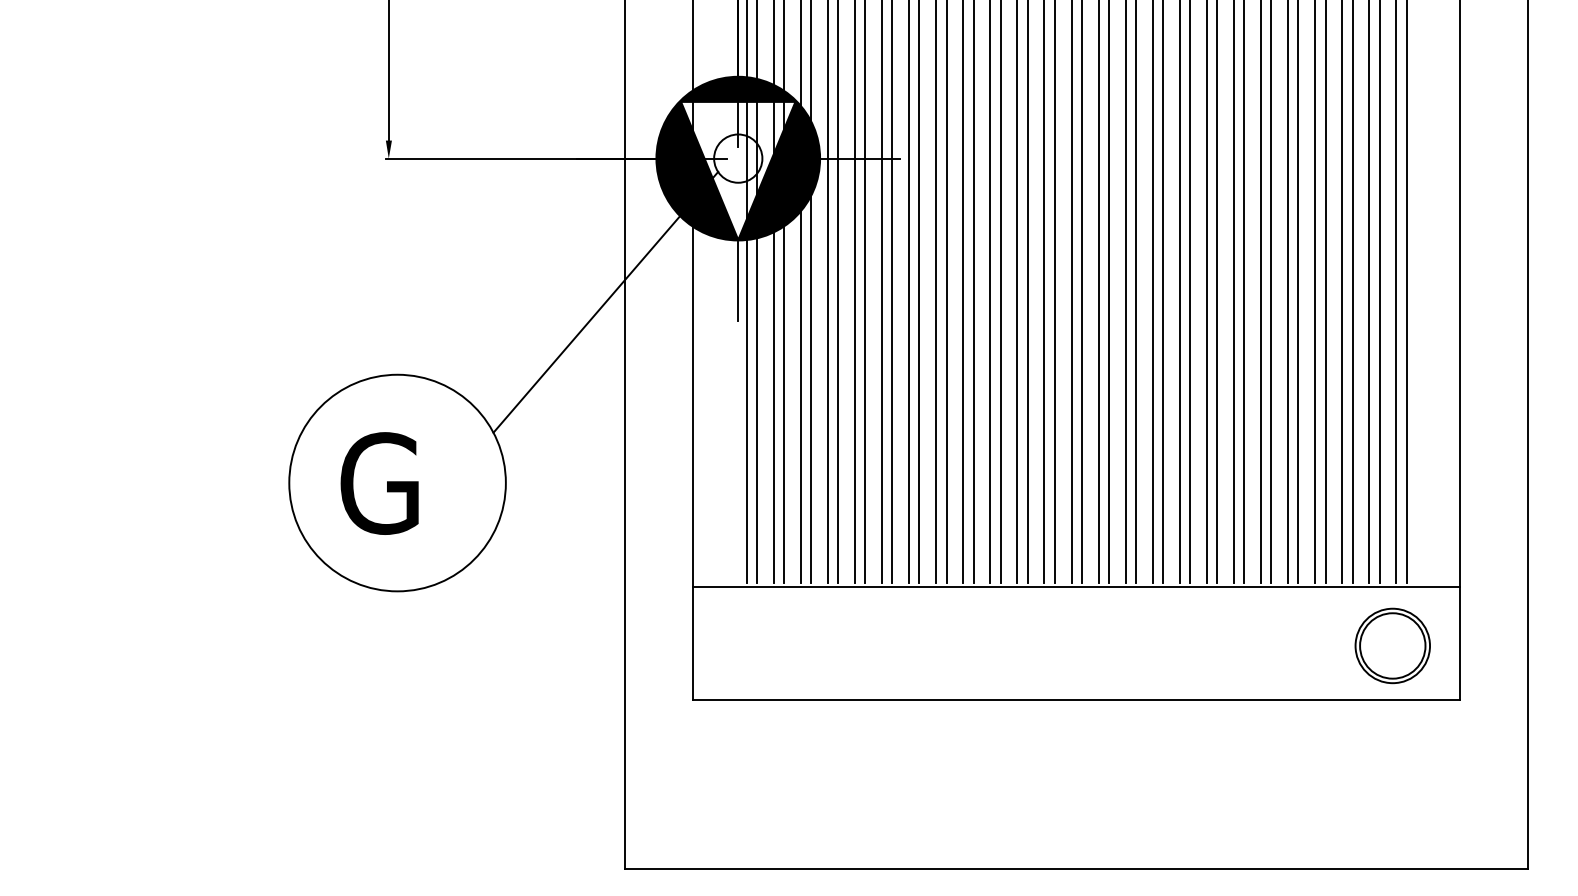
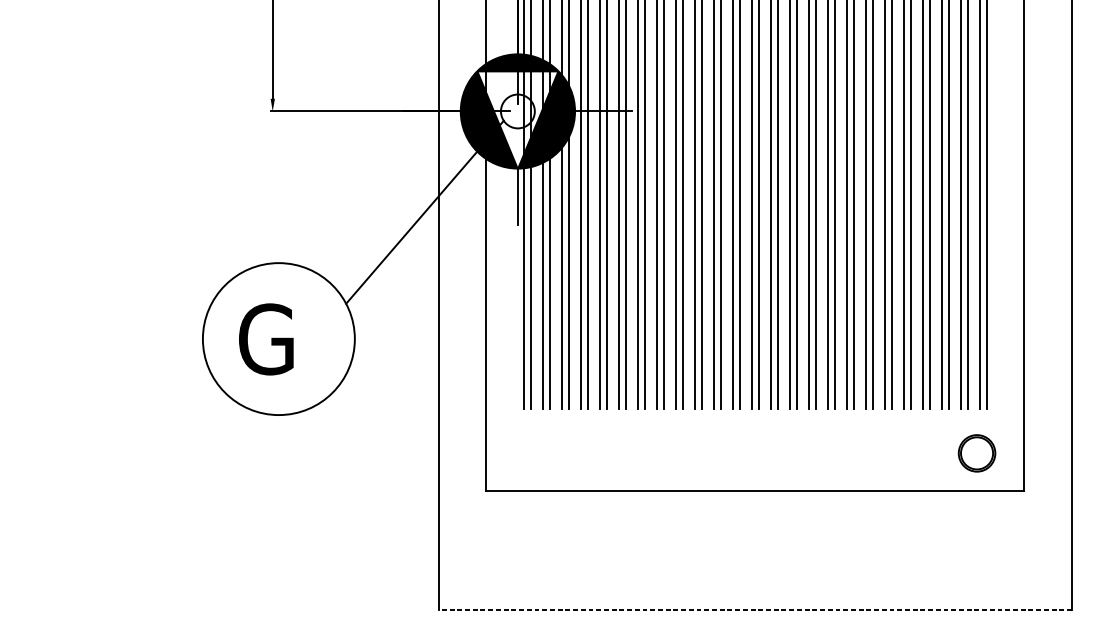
line: (1076, 587) -> (755, 412), removed
part: (1392, 645) -> (976, 453), size x0.7
line: (1076, 869) -> (755, 610), solid -> dashed

